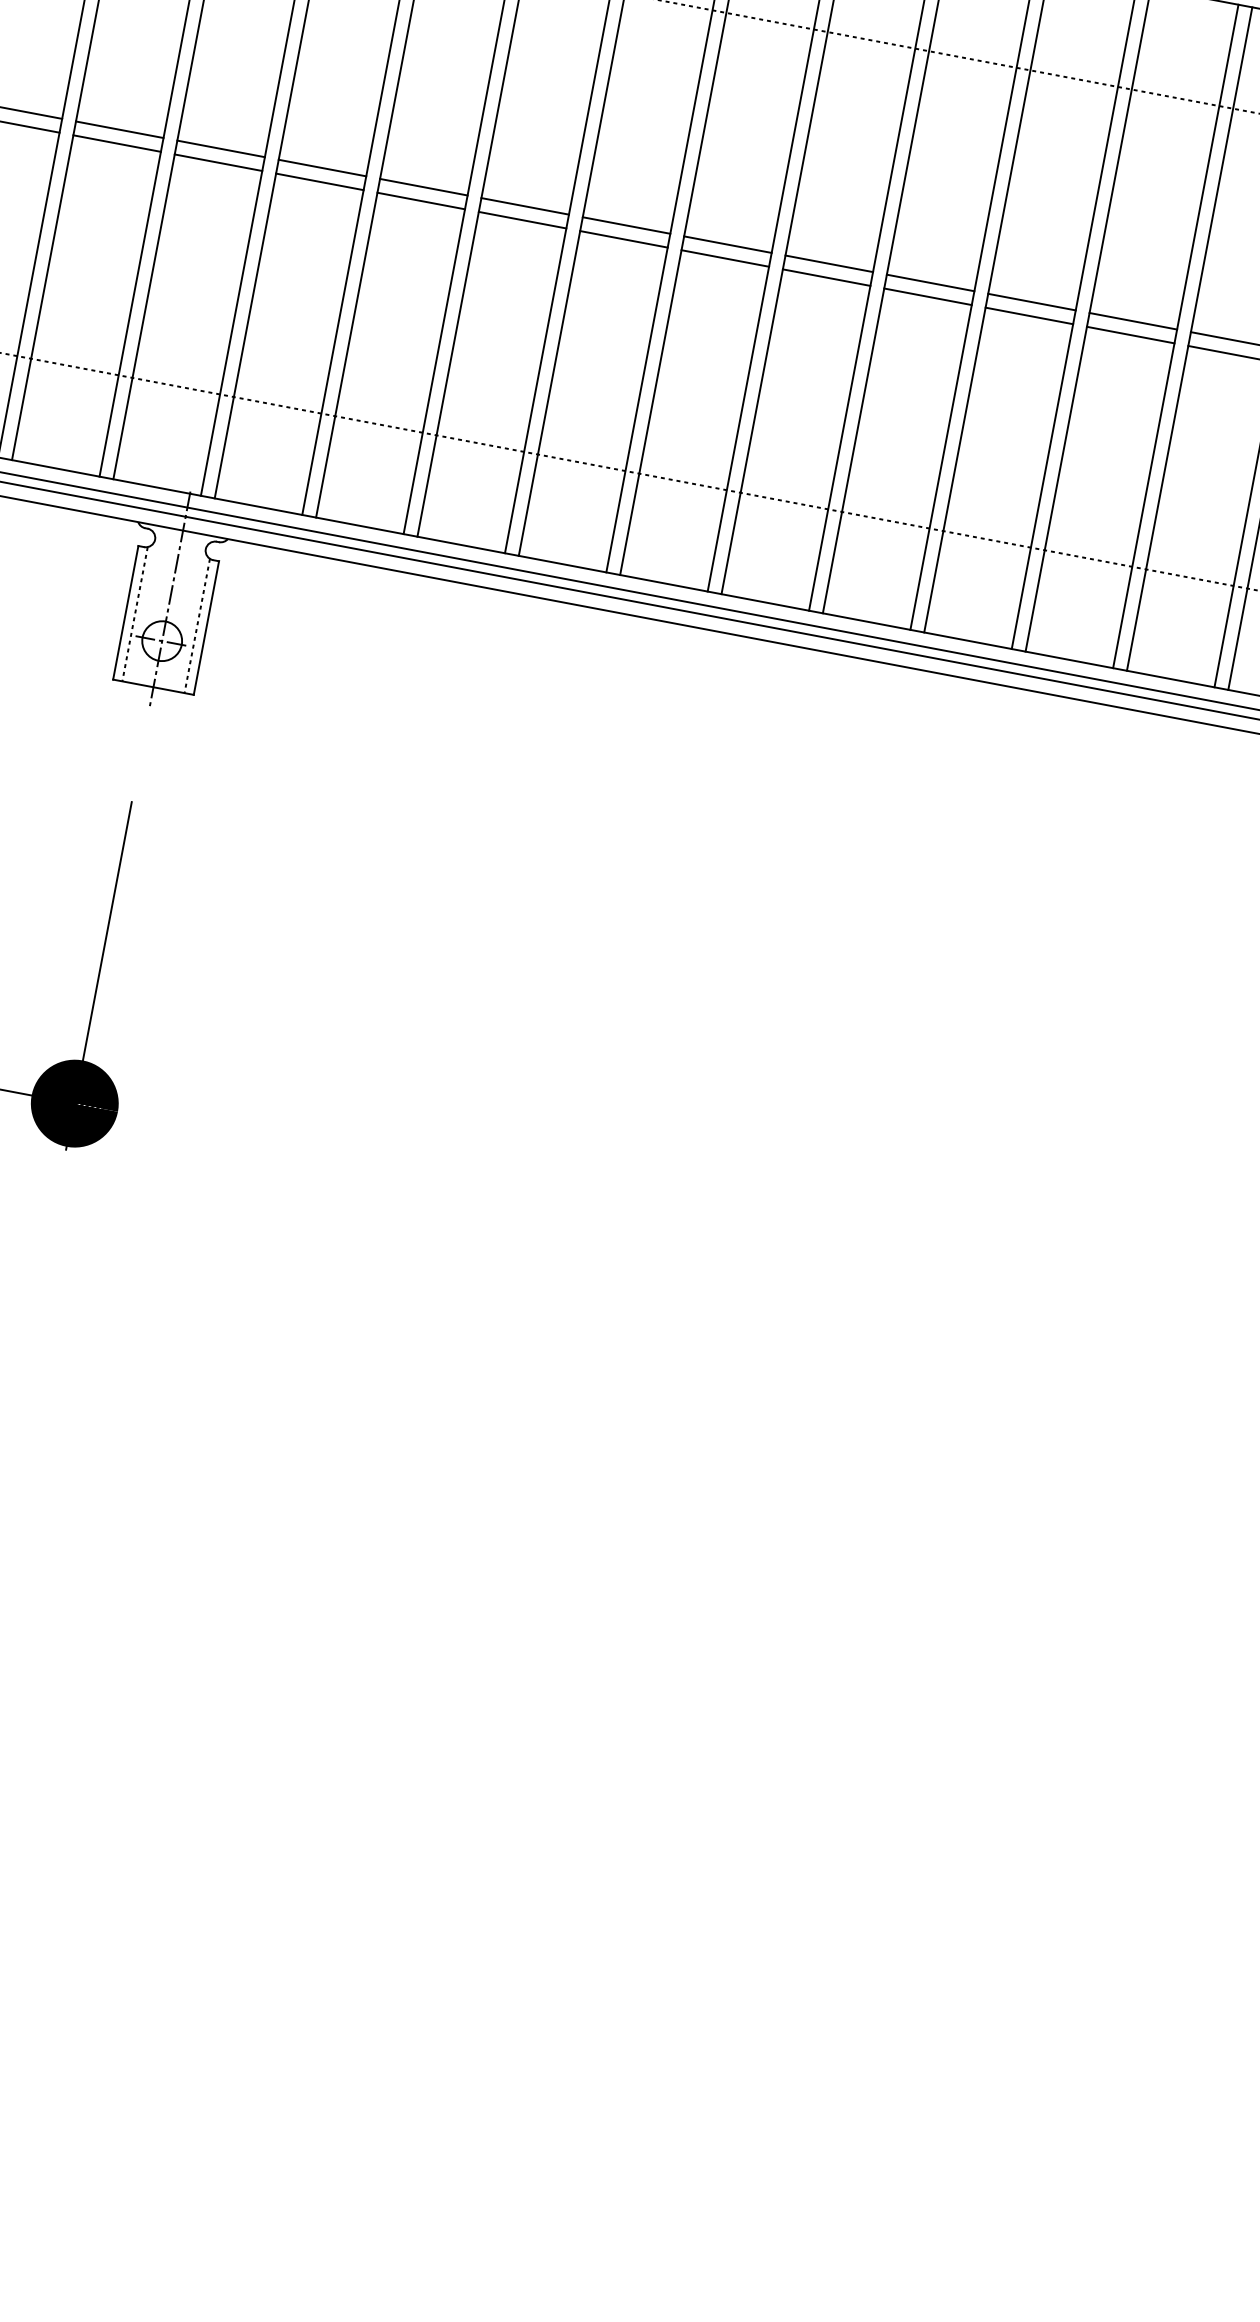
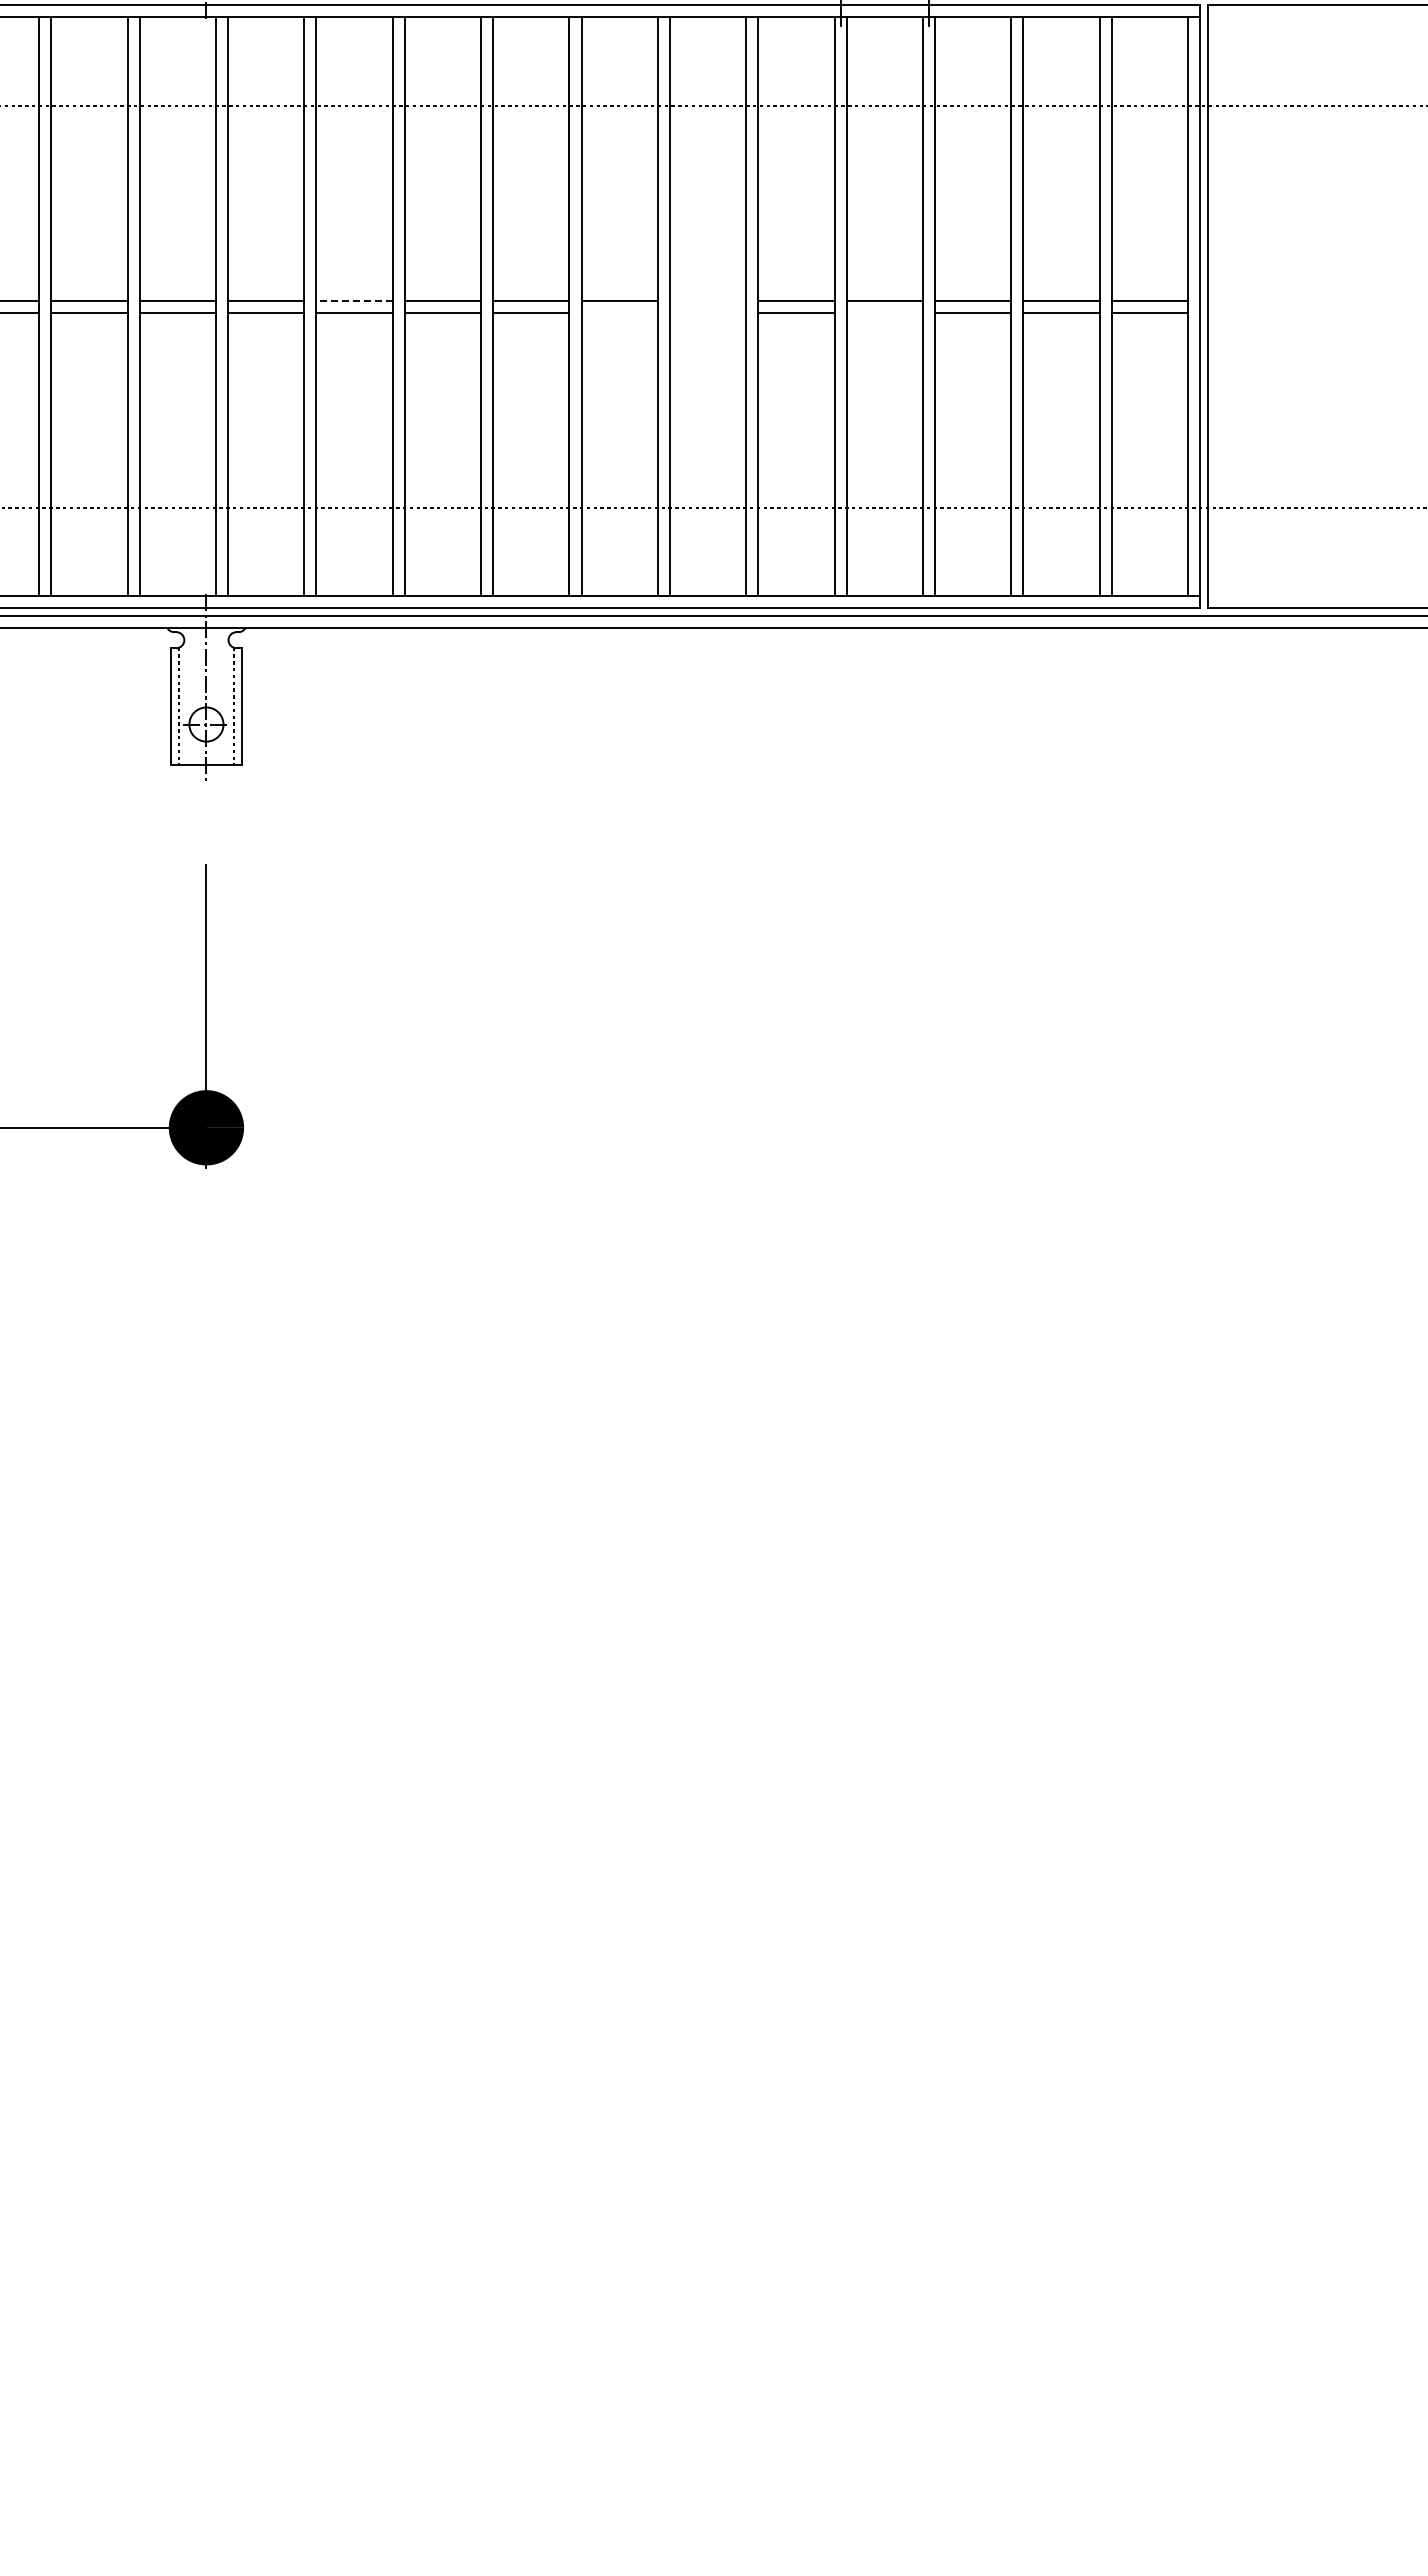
line: (423, 186) -> (354, 300), solid -> dashed
line: (725, 258) -> (619, 312), removed
line: (828, 263) -> (707, 300), removed
line: (826, 277) -> (707, 312), removed
line: (1029, 315) -> (884, 312), removed

